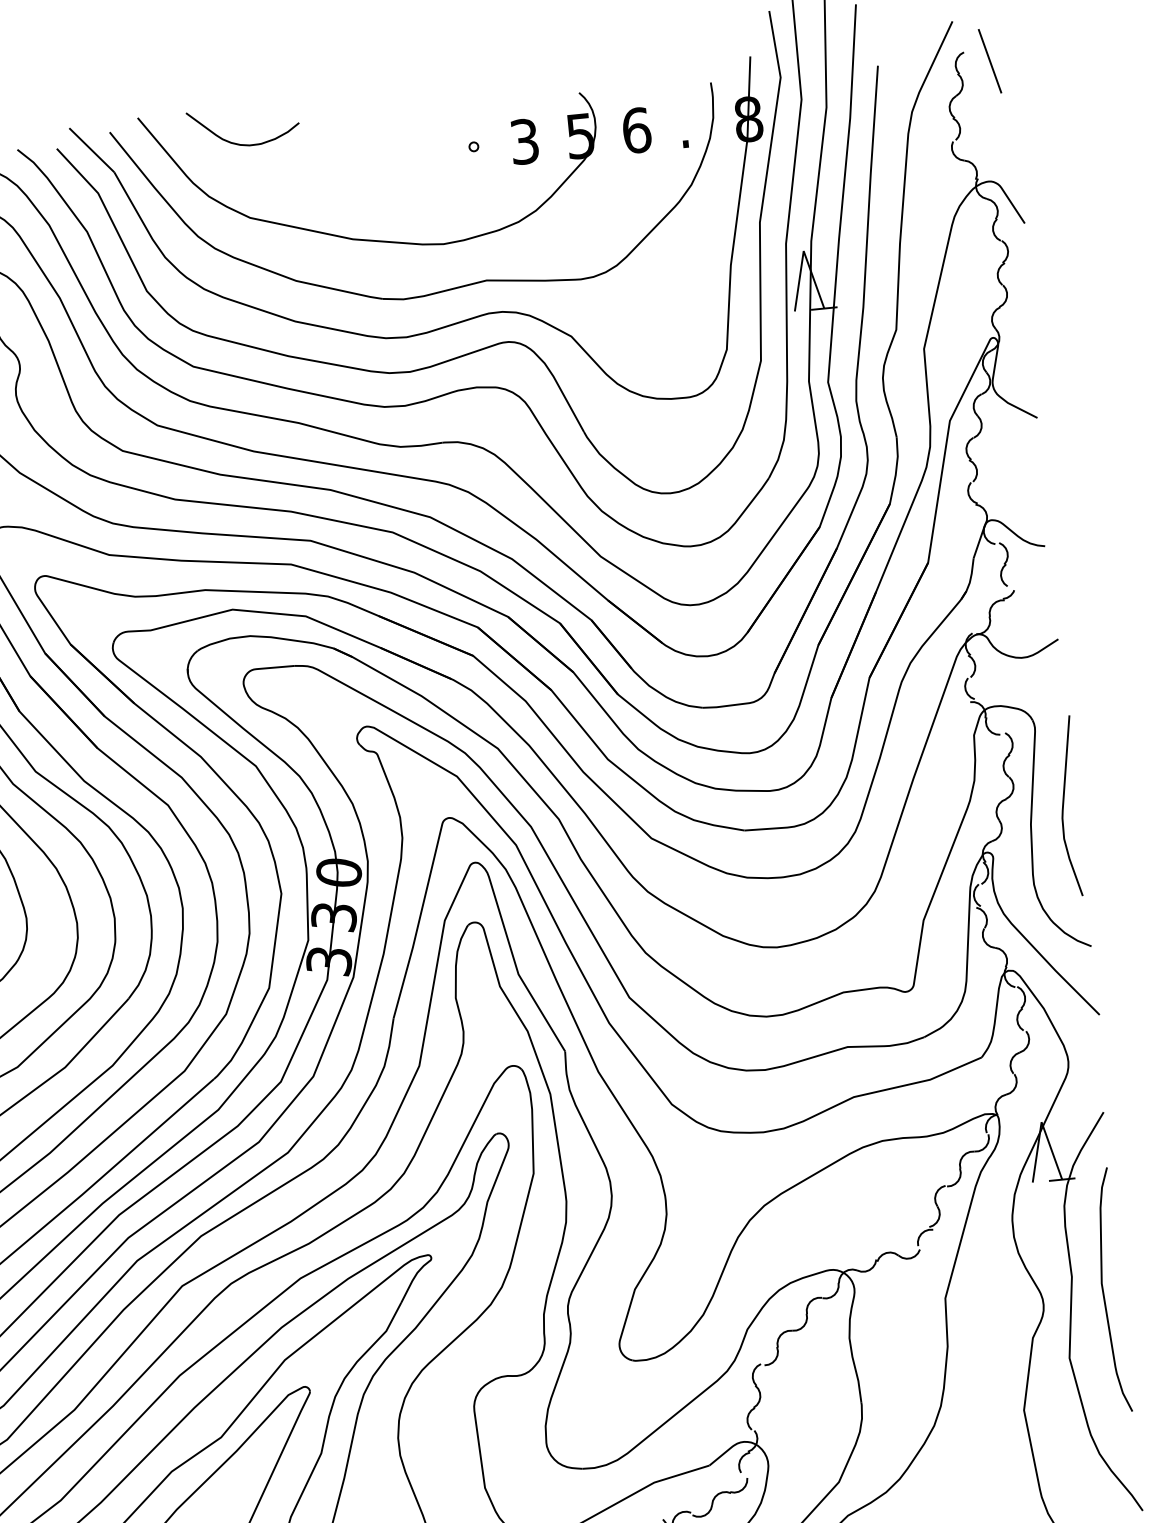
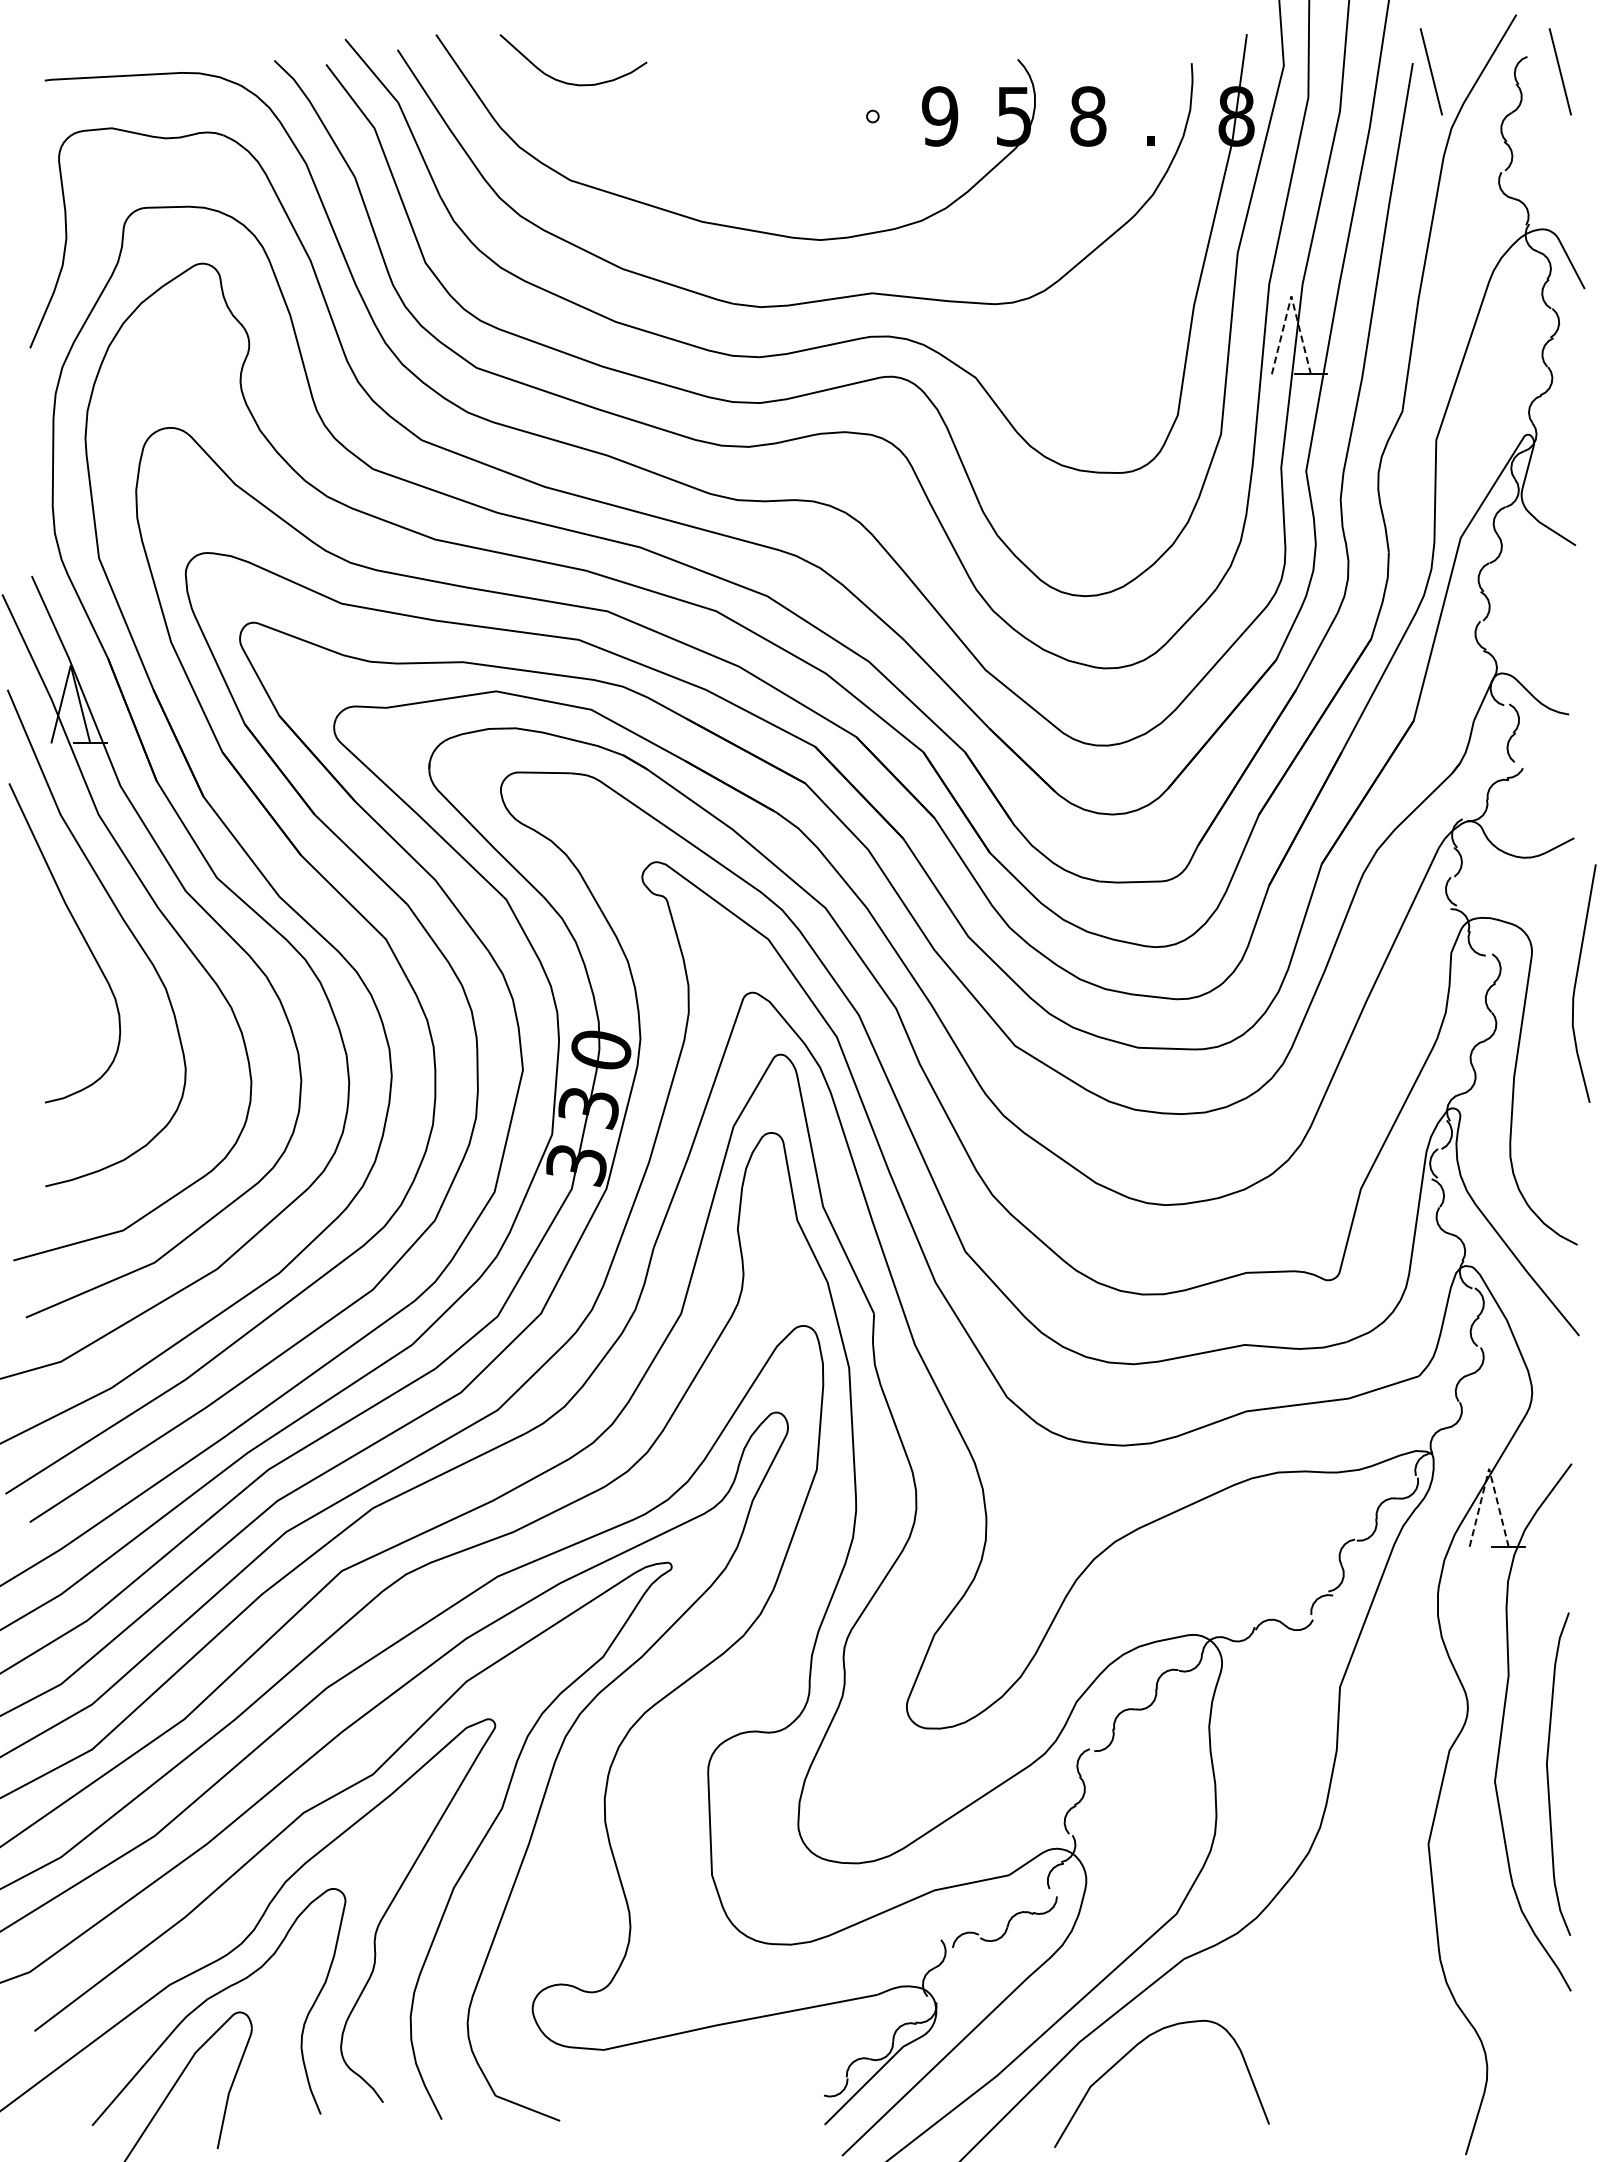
line: (891, 70) -> (1430, 71), added
text: (636, 130) -> (1088, 116), 6 -> 8
text: (525, 141) -> (940, 116), 3 -> 9
line: (803, 251) -> (1291, 296), solid -> dashed
curve: (1063, 806) -> (1576, 983), moved
line: (1041, 1121) -> (1489, 1468), solid -> dashed
curve: (1103, 1290) -> (1548, 1773), moved

